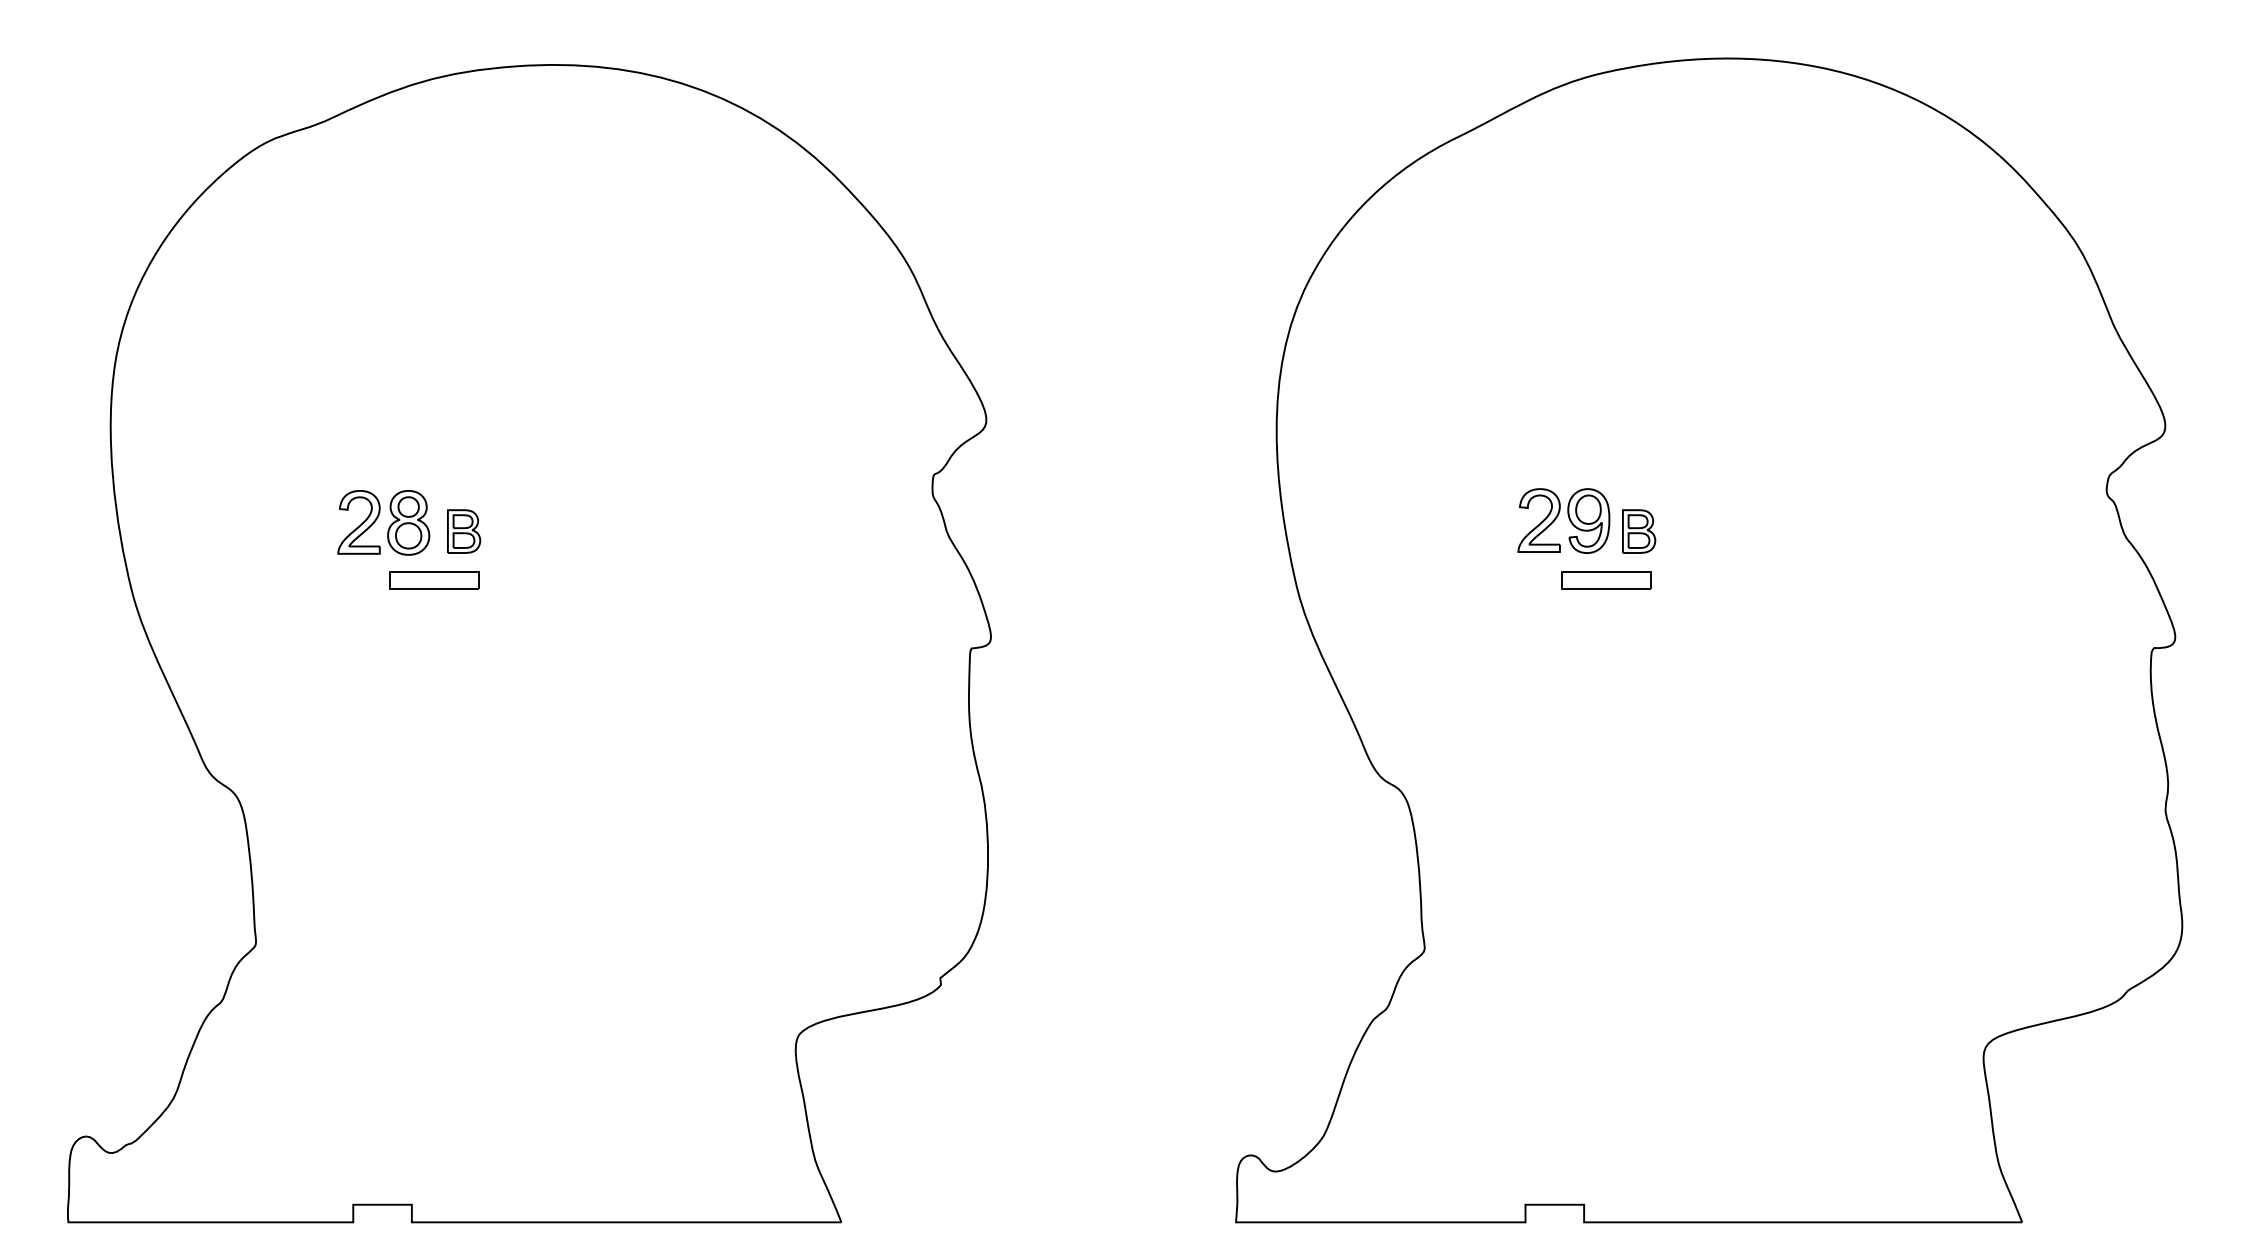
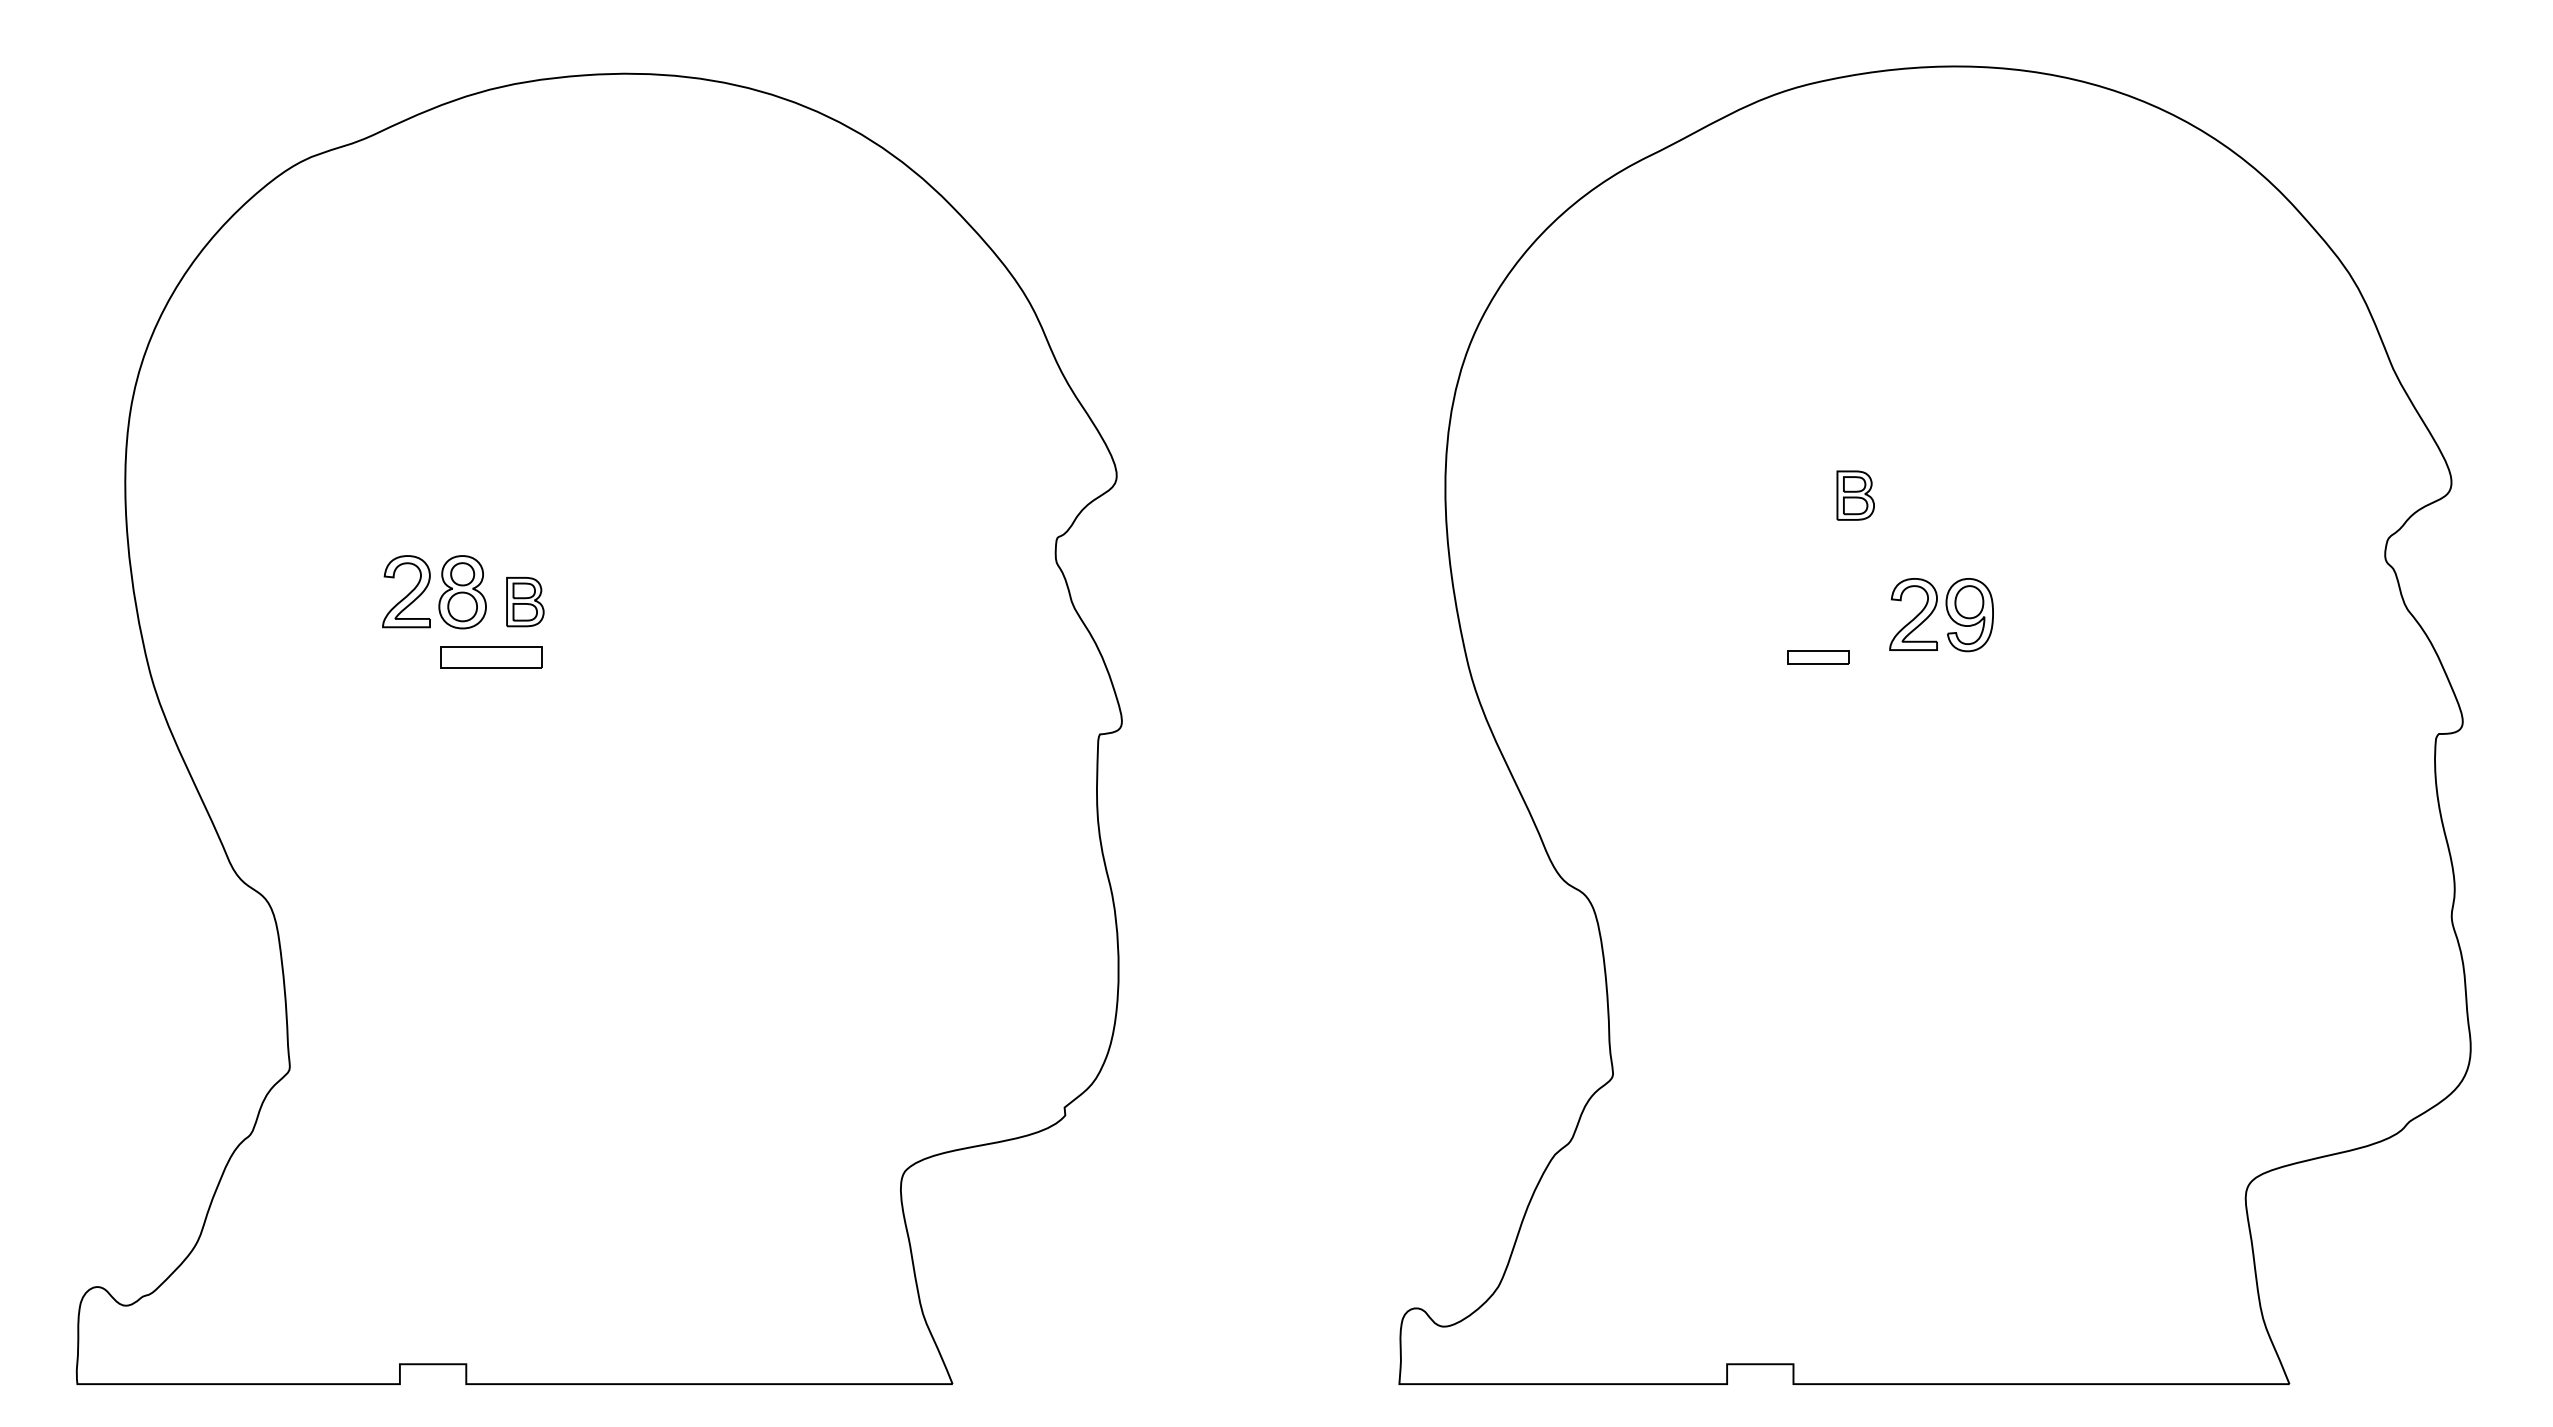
part: (1563, 520) -> (1941, 614), moved
part: (1639, 531) -> (1856, 495), moved
part: (1606, 580) -> (1818, 657), size x0.6

